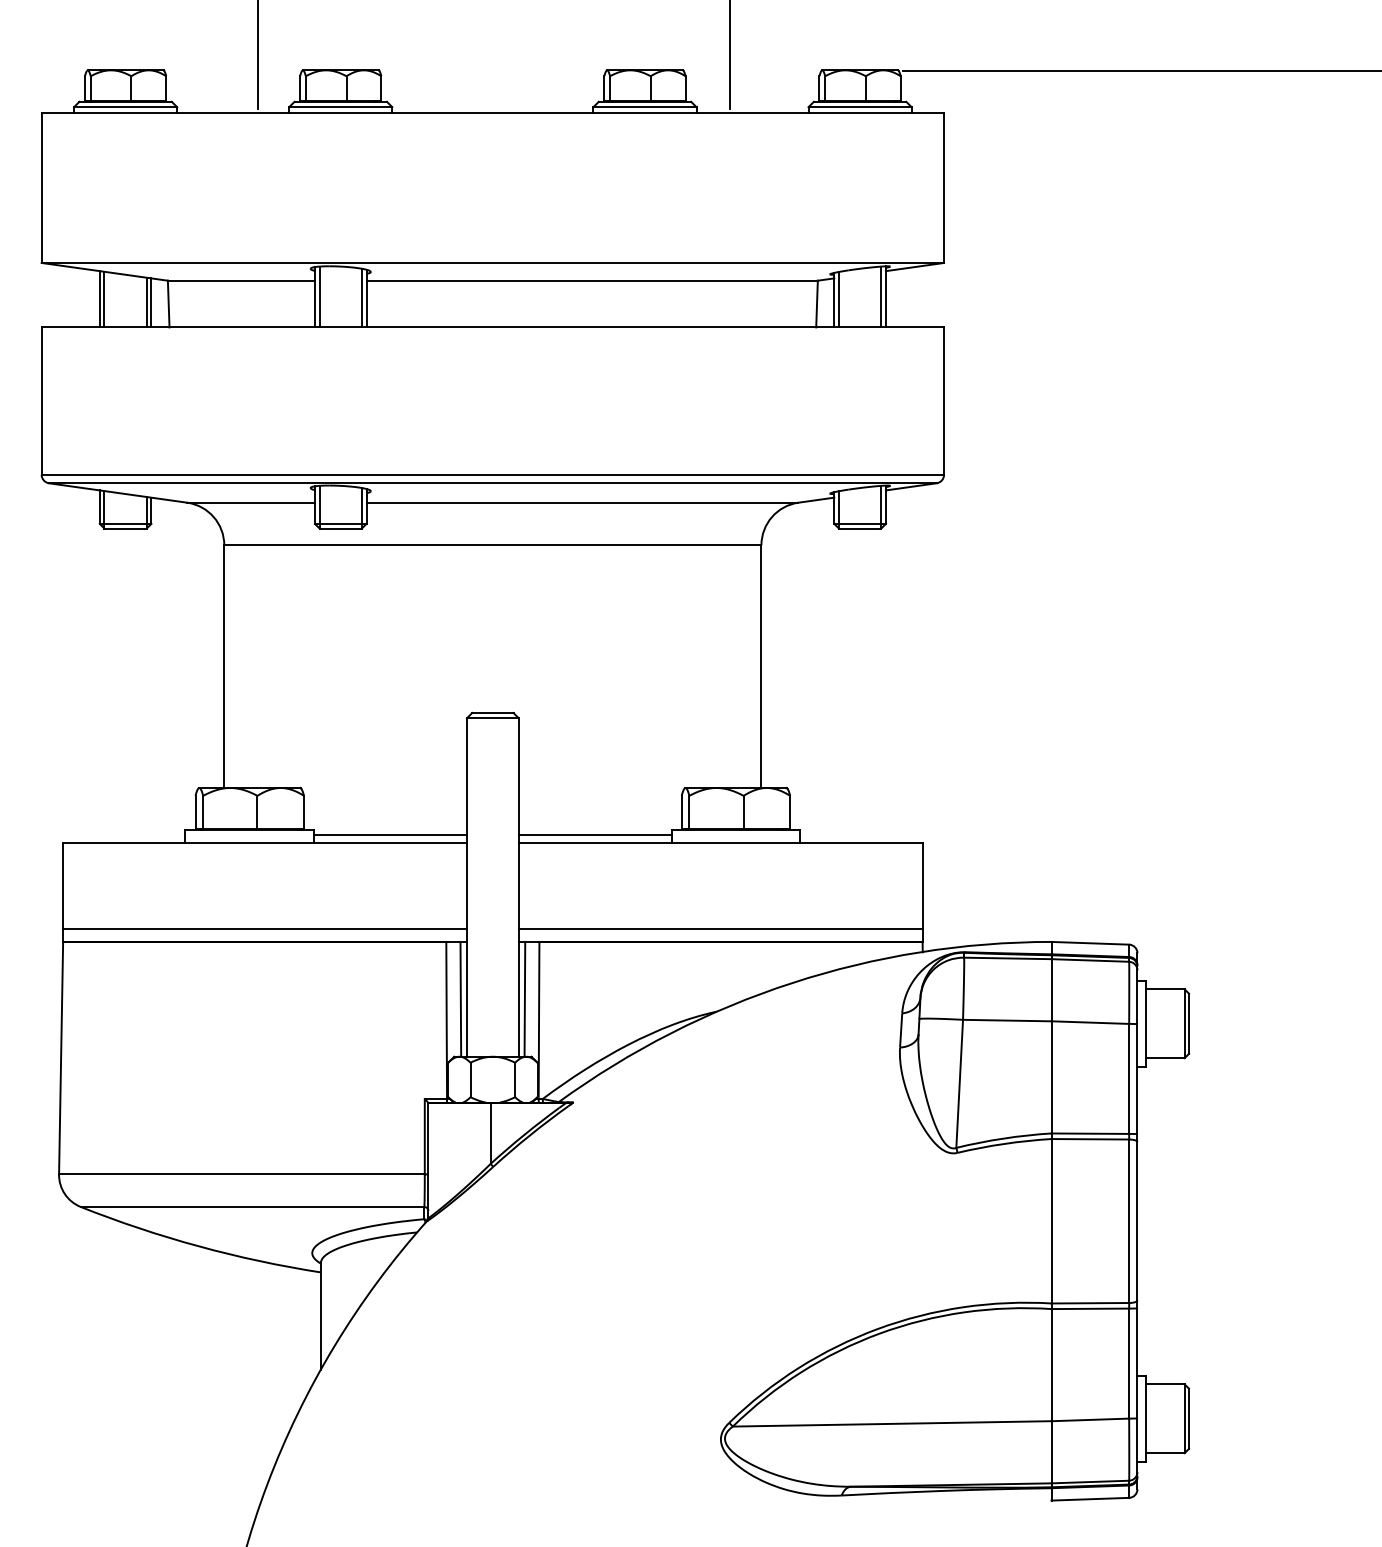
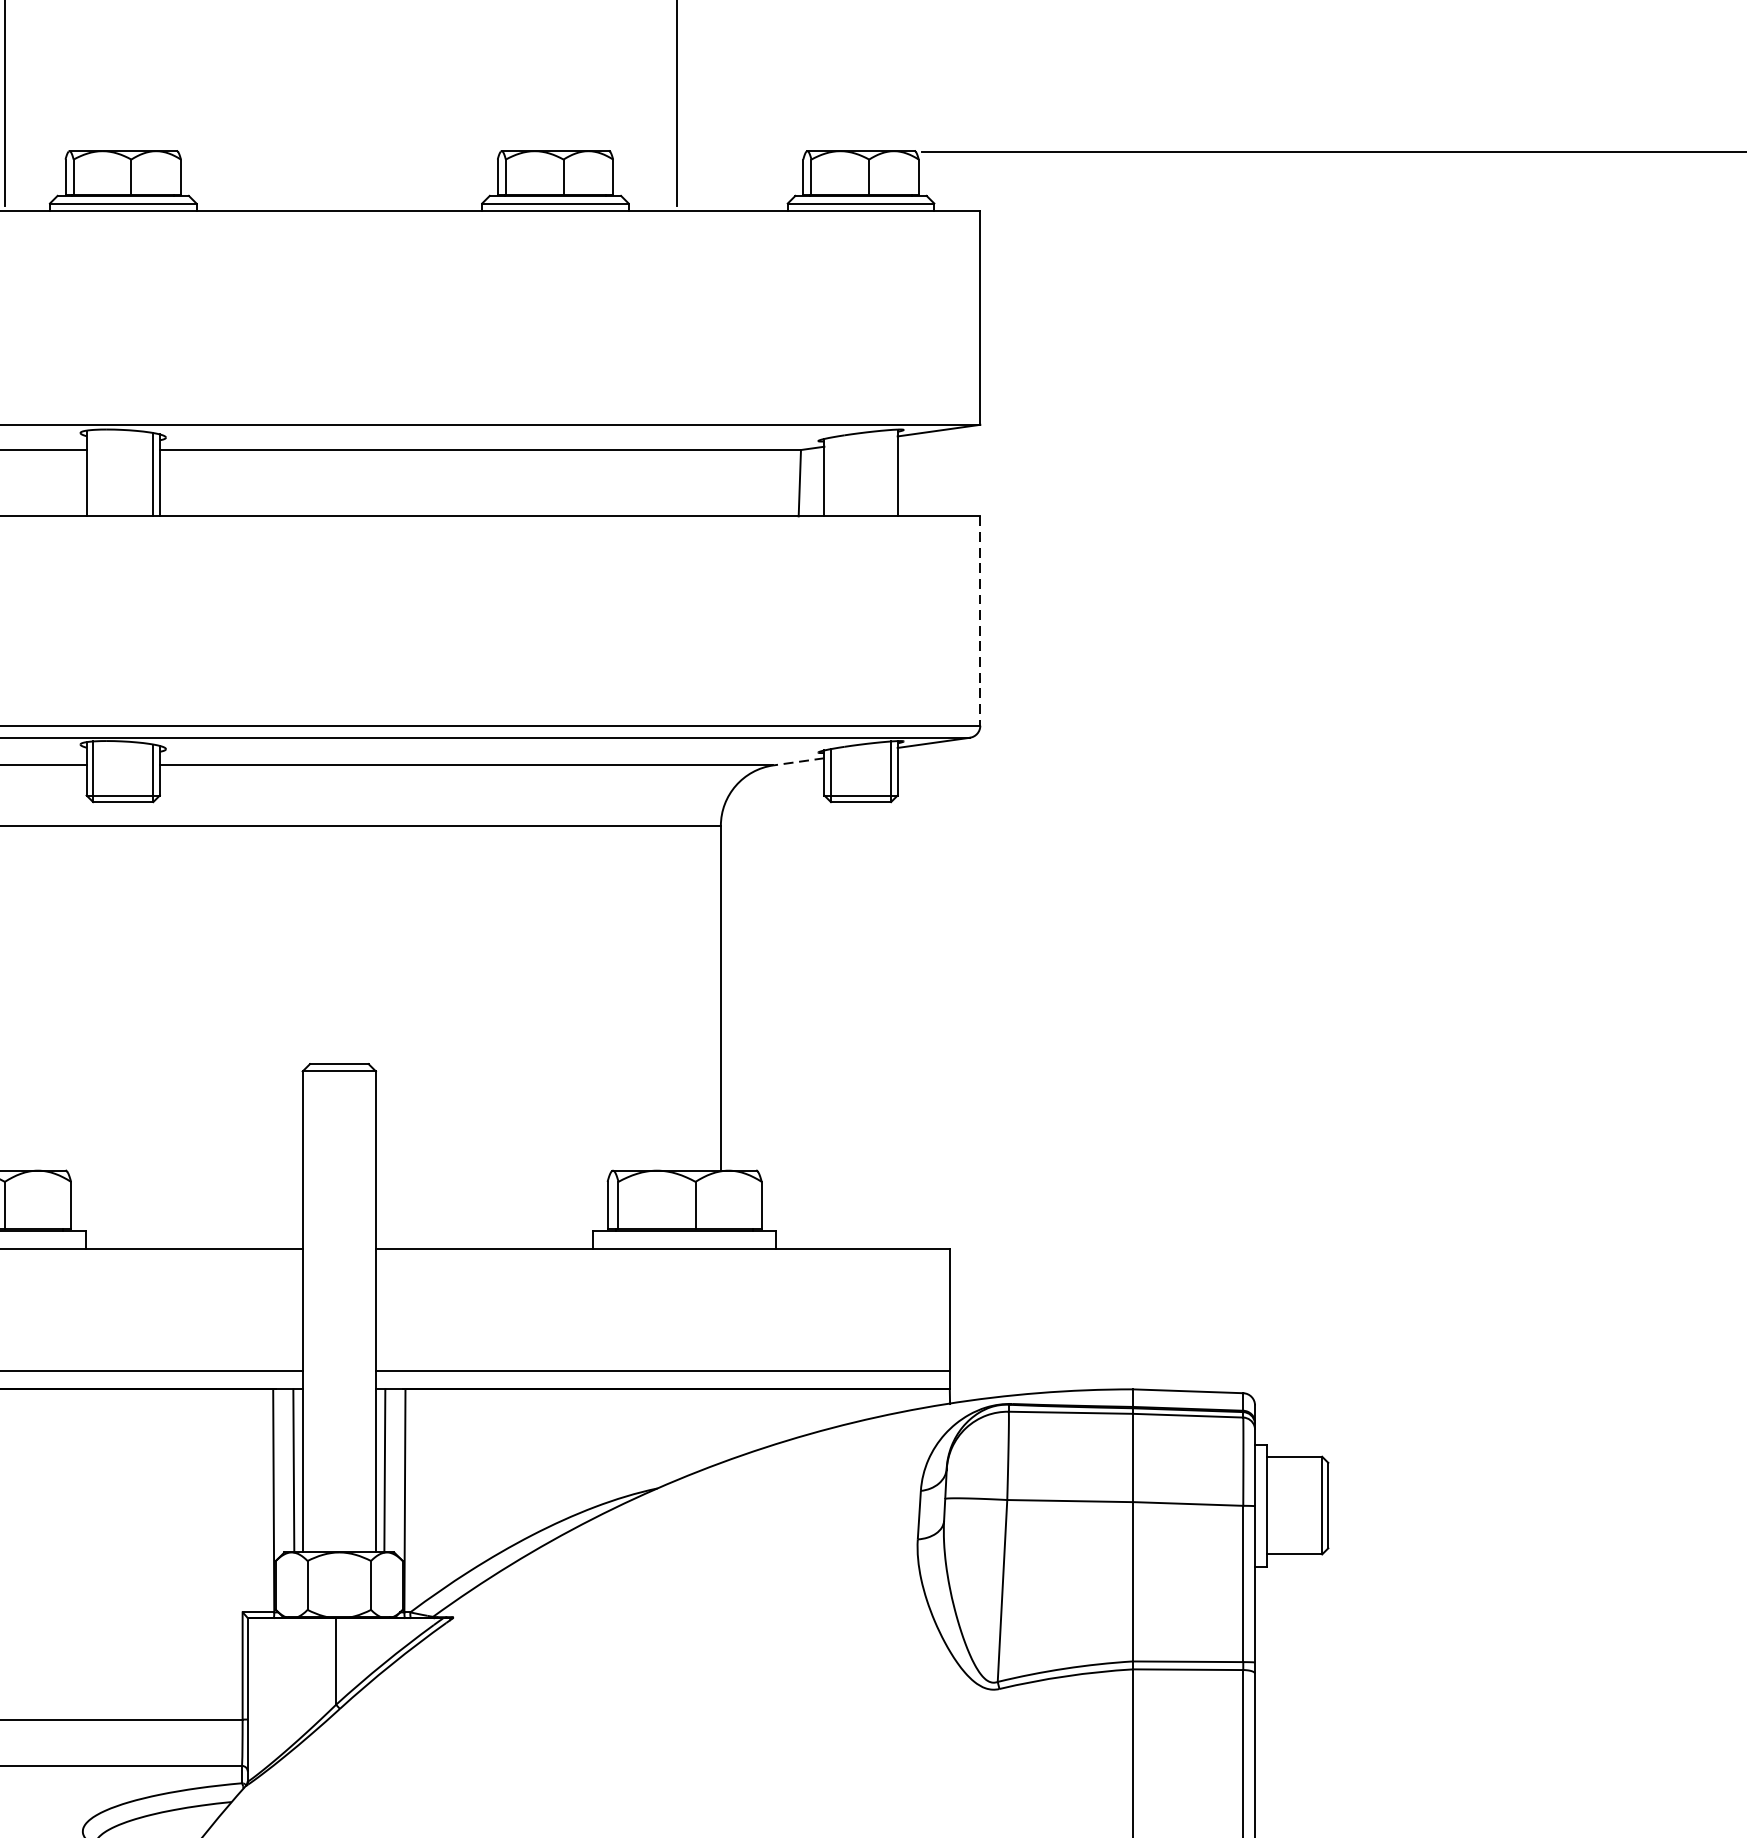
line: (319, 296) -> (93, 472), removed
line: (881, 296) -> (891, 472), removed
line: (838, 299) -> (830, 476), removed
line: (944, 401) -> (980, 621), solid -> dashed
line: (815, 500) -> (797, 762), solid -> dashed
line: (390, 834) -> (193, 1236), removed
line: (594, 834) -> (483, 1236), removed

